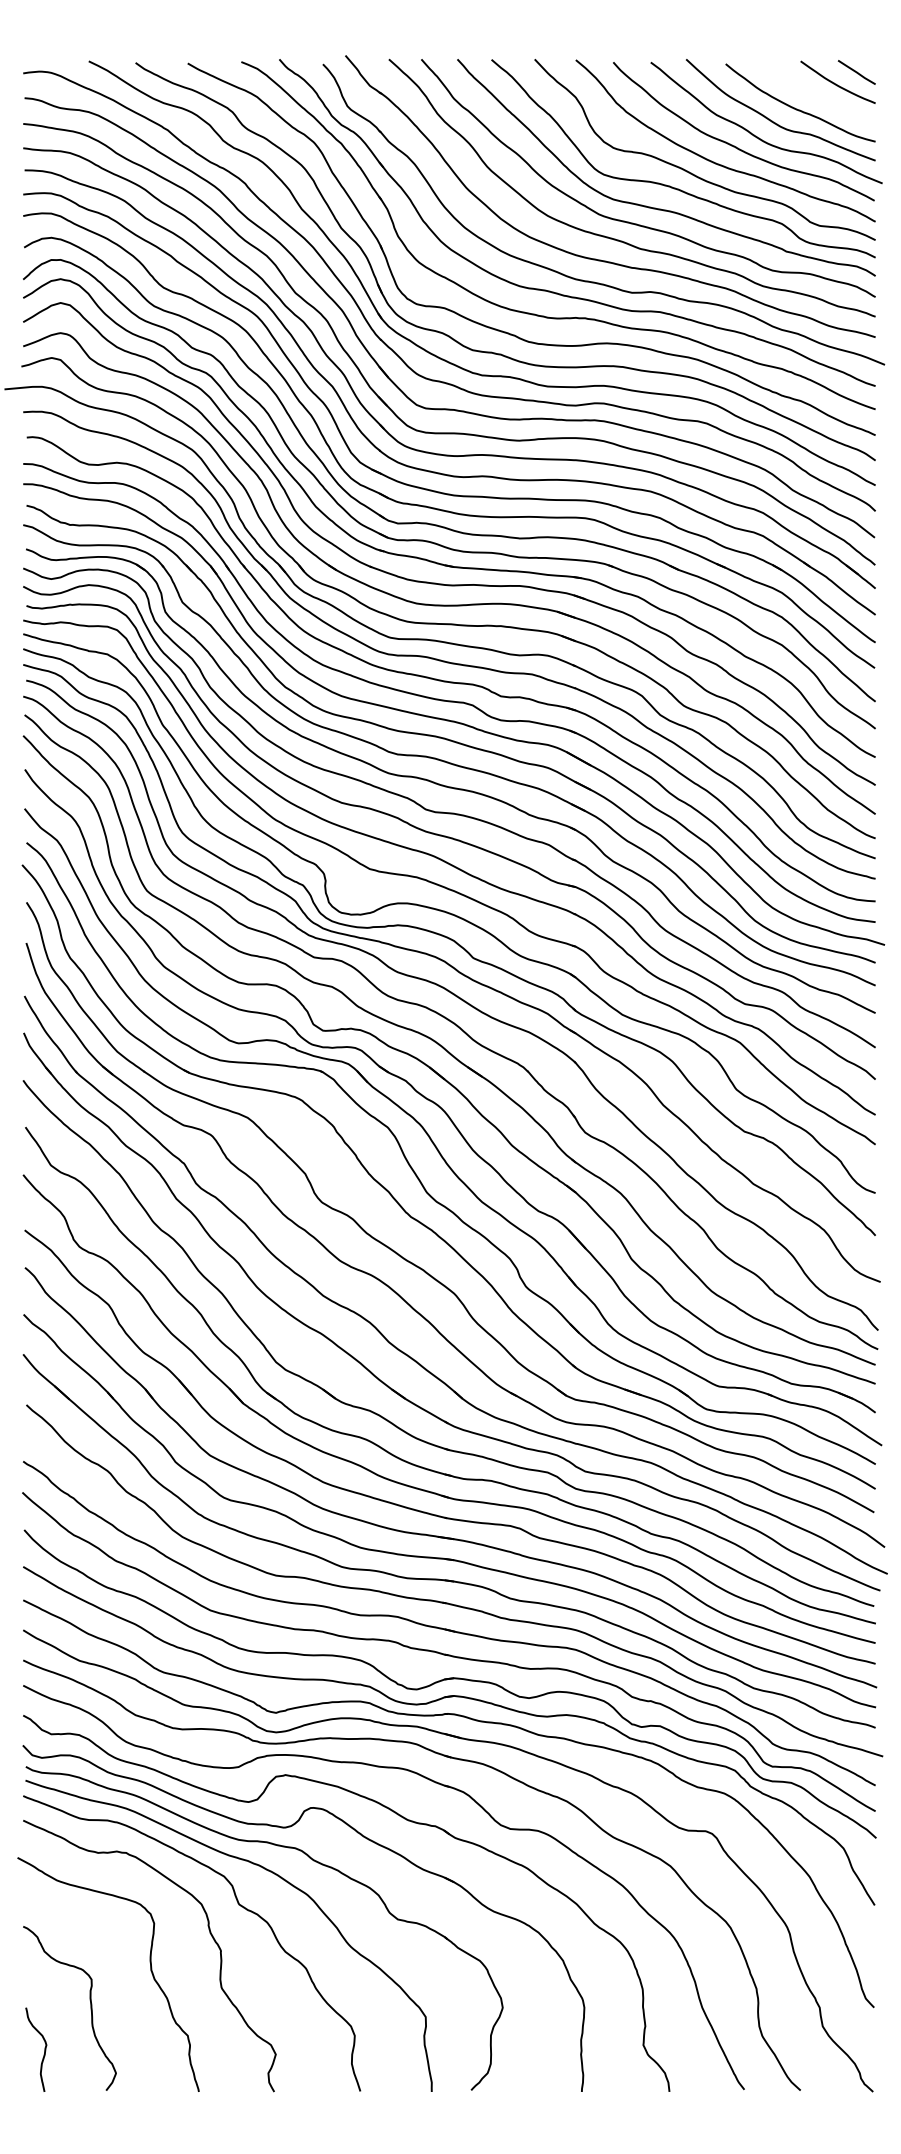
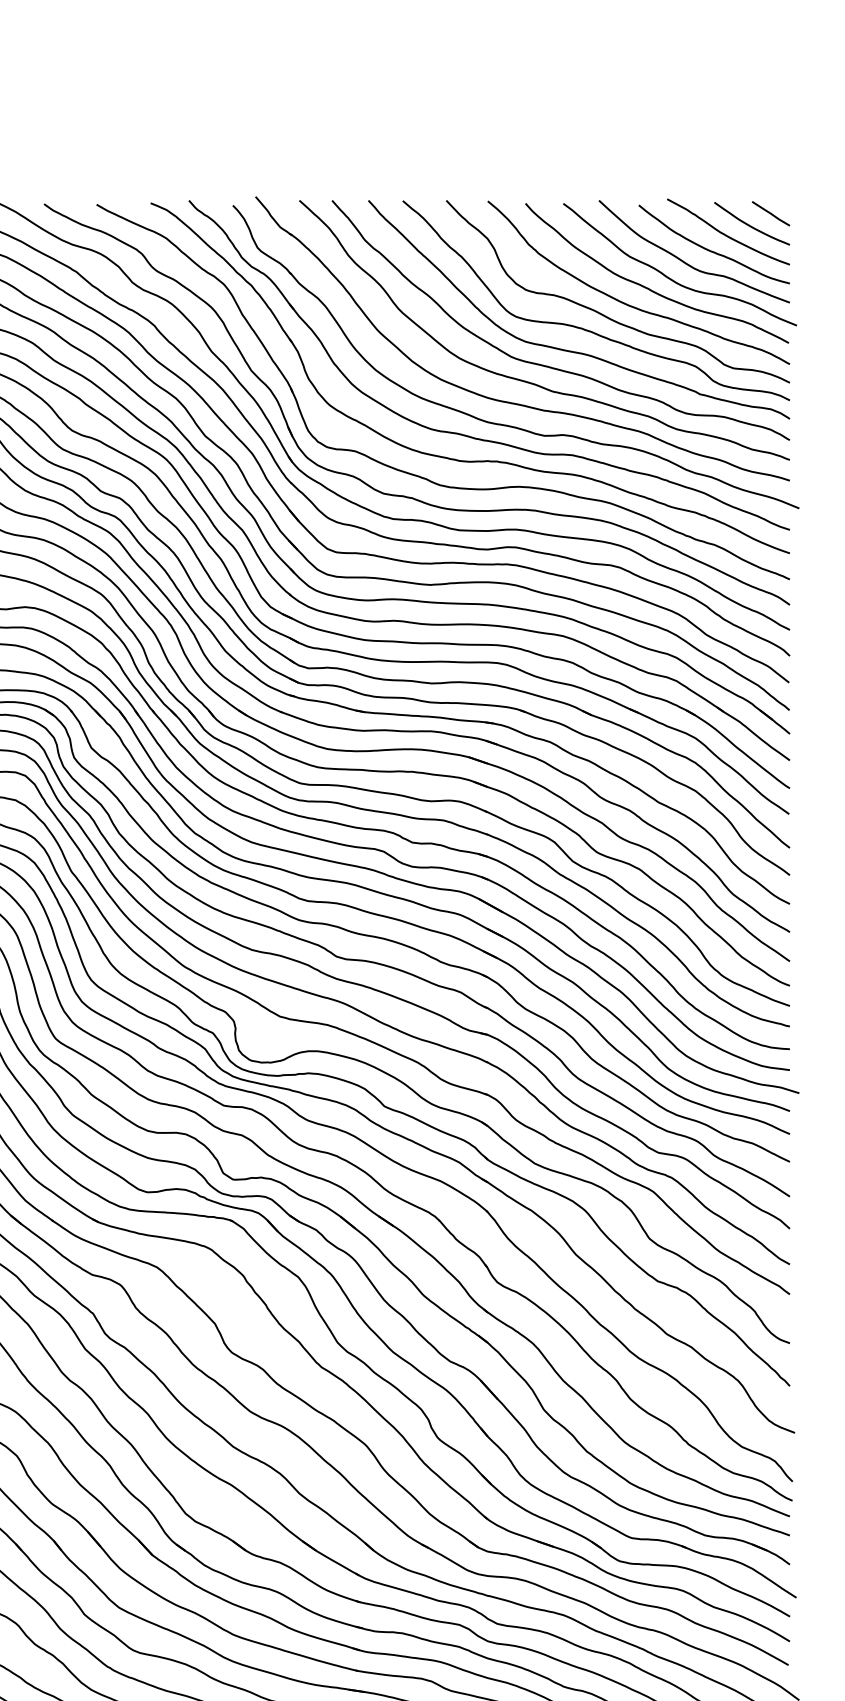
curve: (813, 93) -> (727, 234), added

